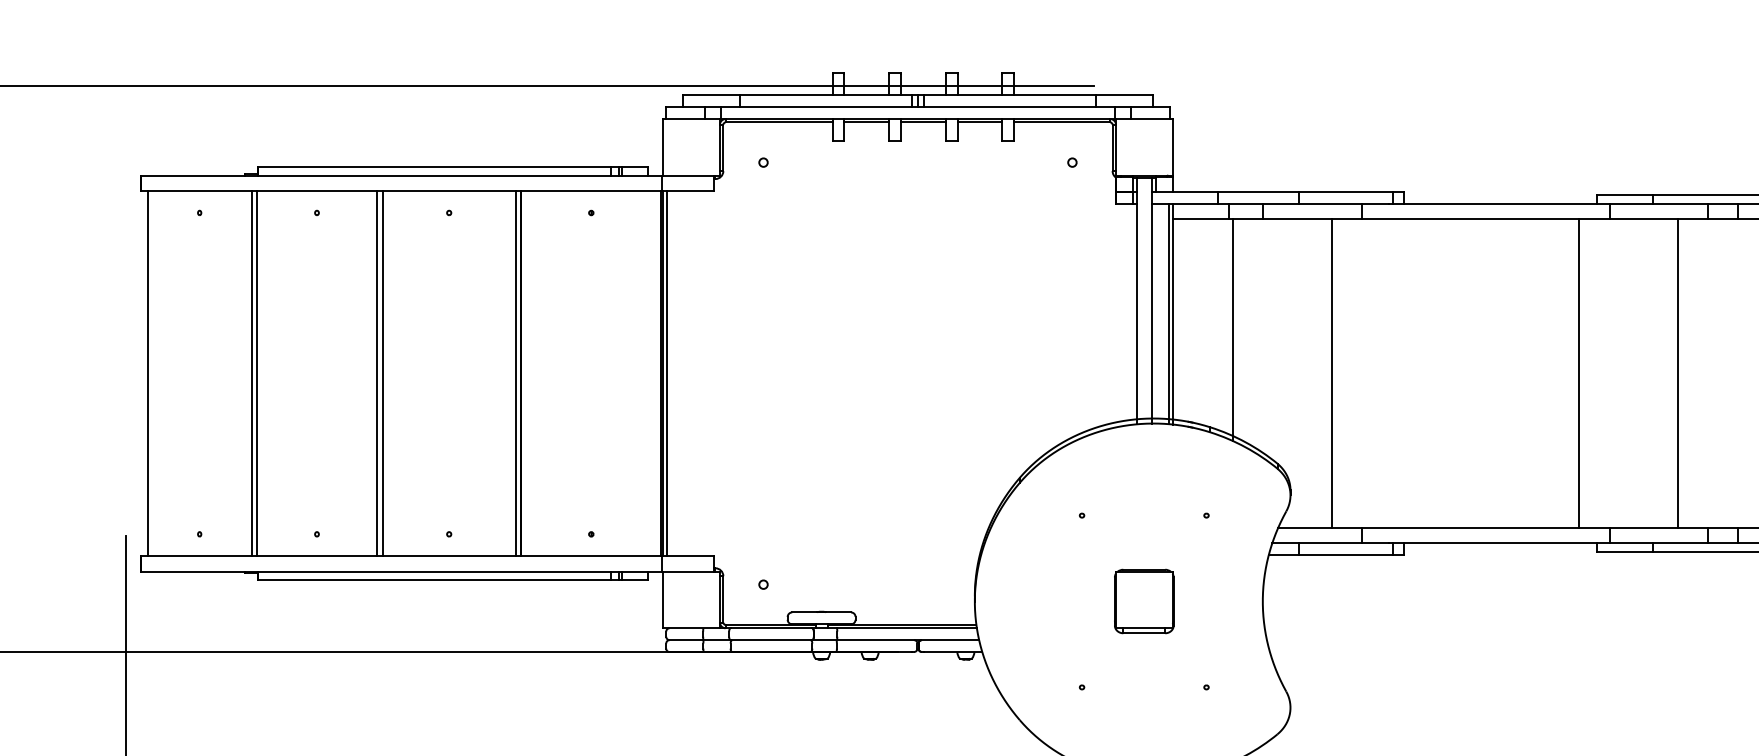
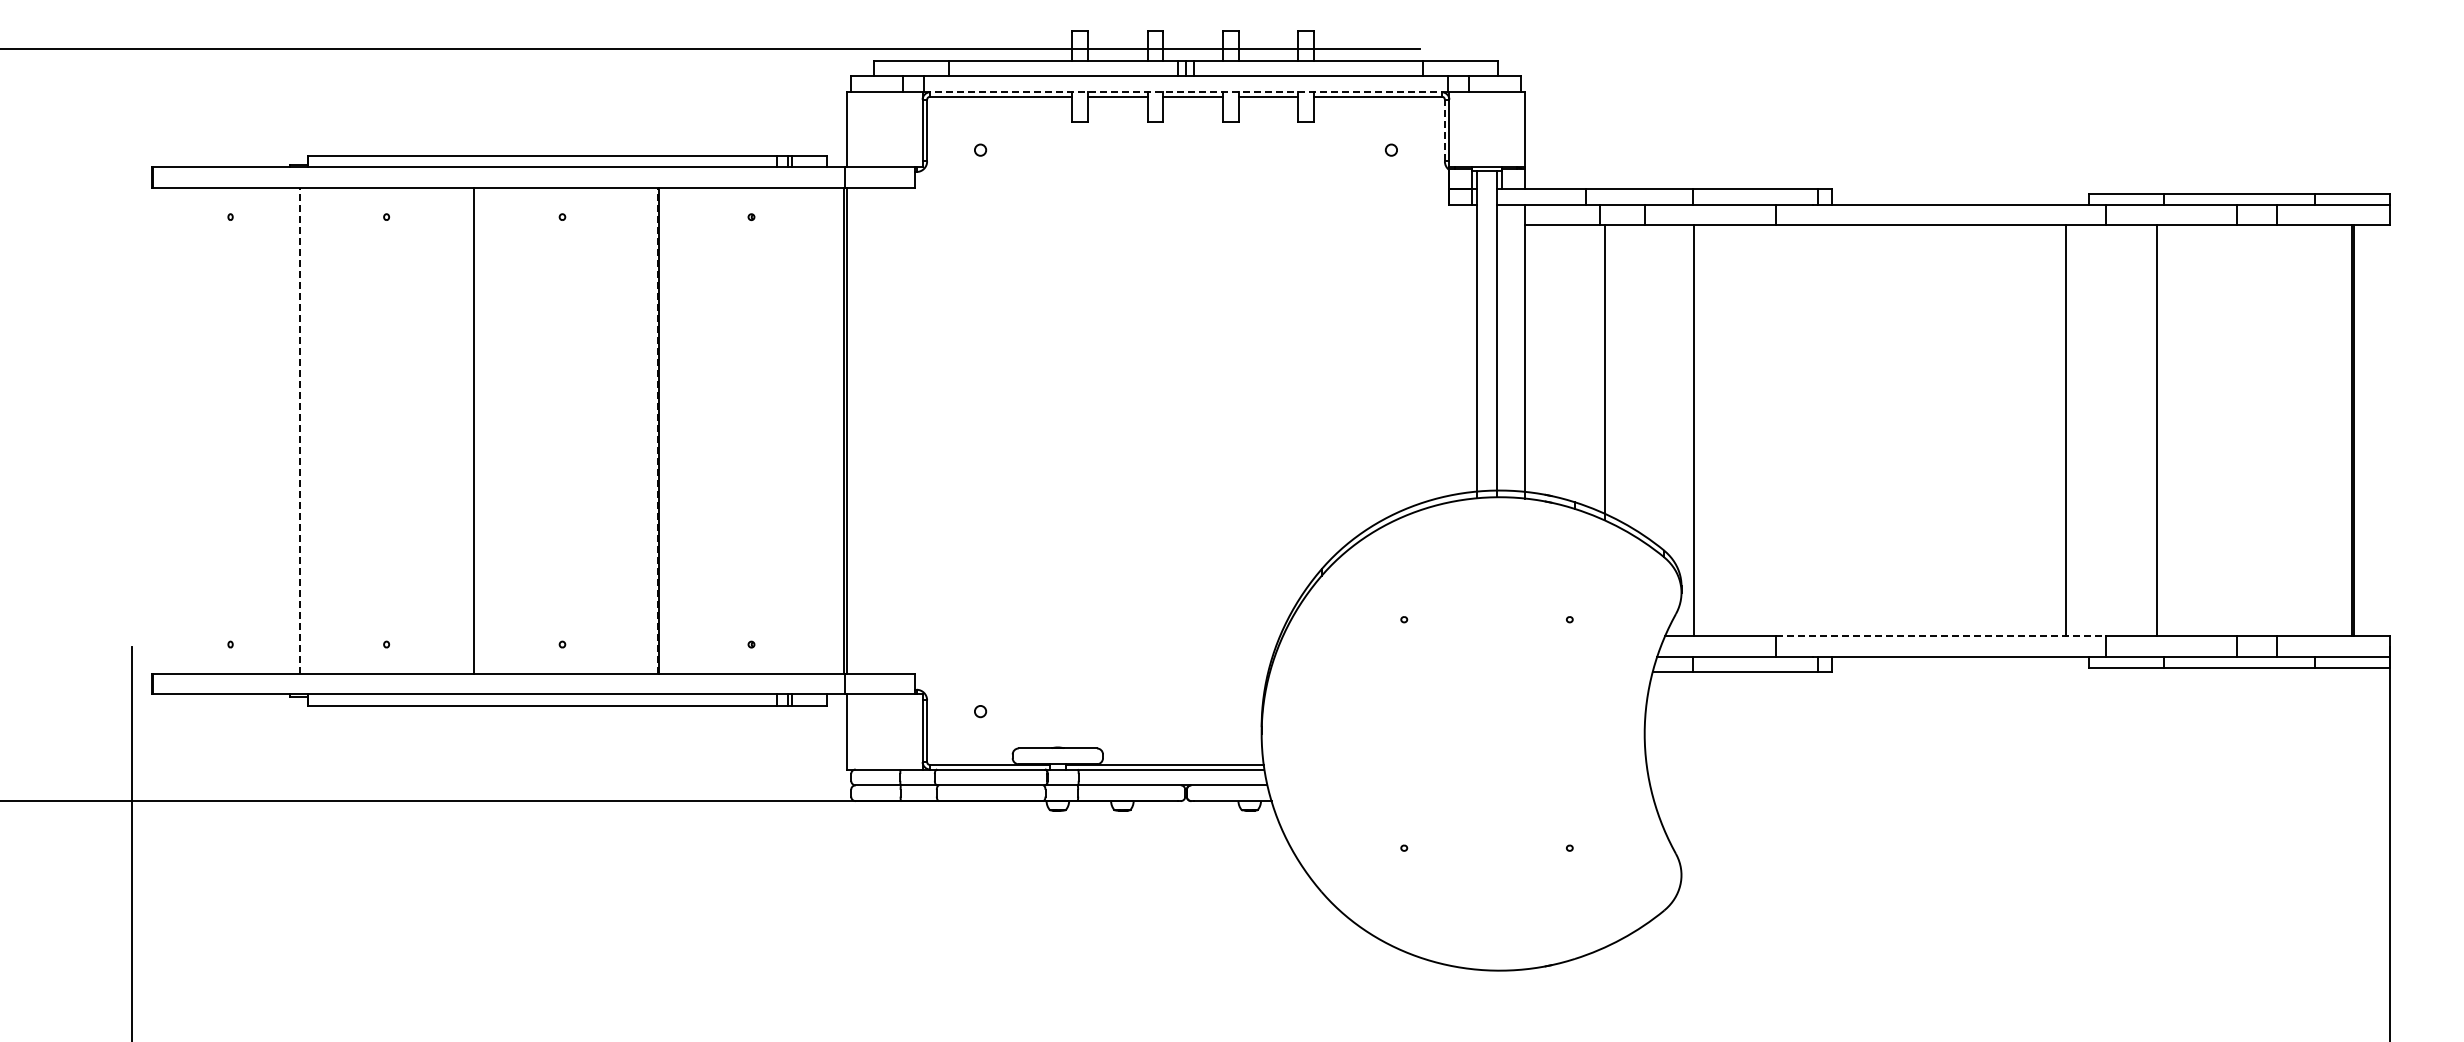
line: (918, 119) -> (1186, 92), solid -> dashed
line: (1112, 147) -> (1444, 130), solid -> dashed
line: (1169, 313) -> (1520, 351), removed
line: (147, 373) -> (161, 430), removed
line: (251, 373) -> (299, 430), solid -> dashed
line: (256, 373) -> (306, 430), removed
line: (377, 373) -> (466, 430), removed
line: (515, 373) -> (650, 430), removed
line: (520, 373) -> (657, 430), solid -> dashed
line: (666, 373) -> (851, 430), removed
line: (1331, 373) -> (1694, 430), moved
line: (1678, 373) -> (2157, 430), moved
line: (1485, 528) -> (1941, 636), solid -> dashed
part: (1143, 601) -> (1486, 733), removed

